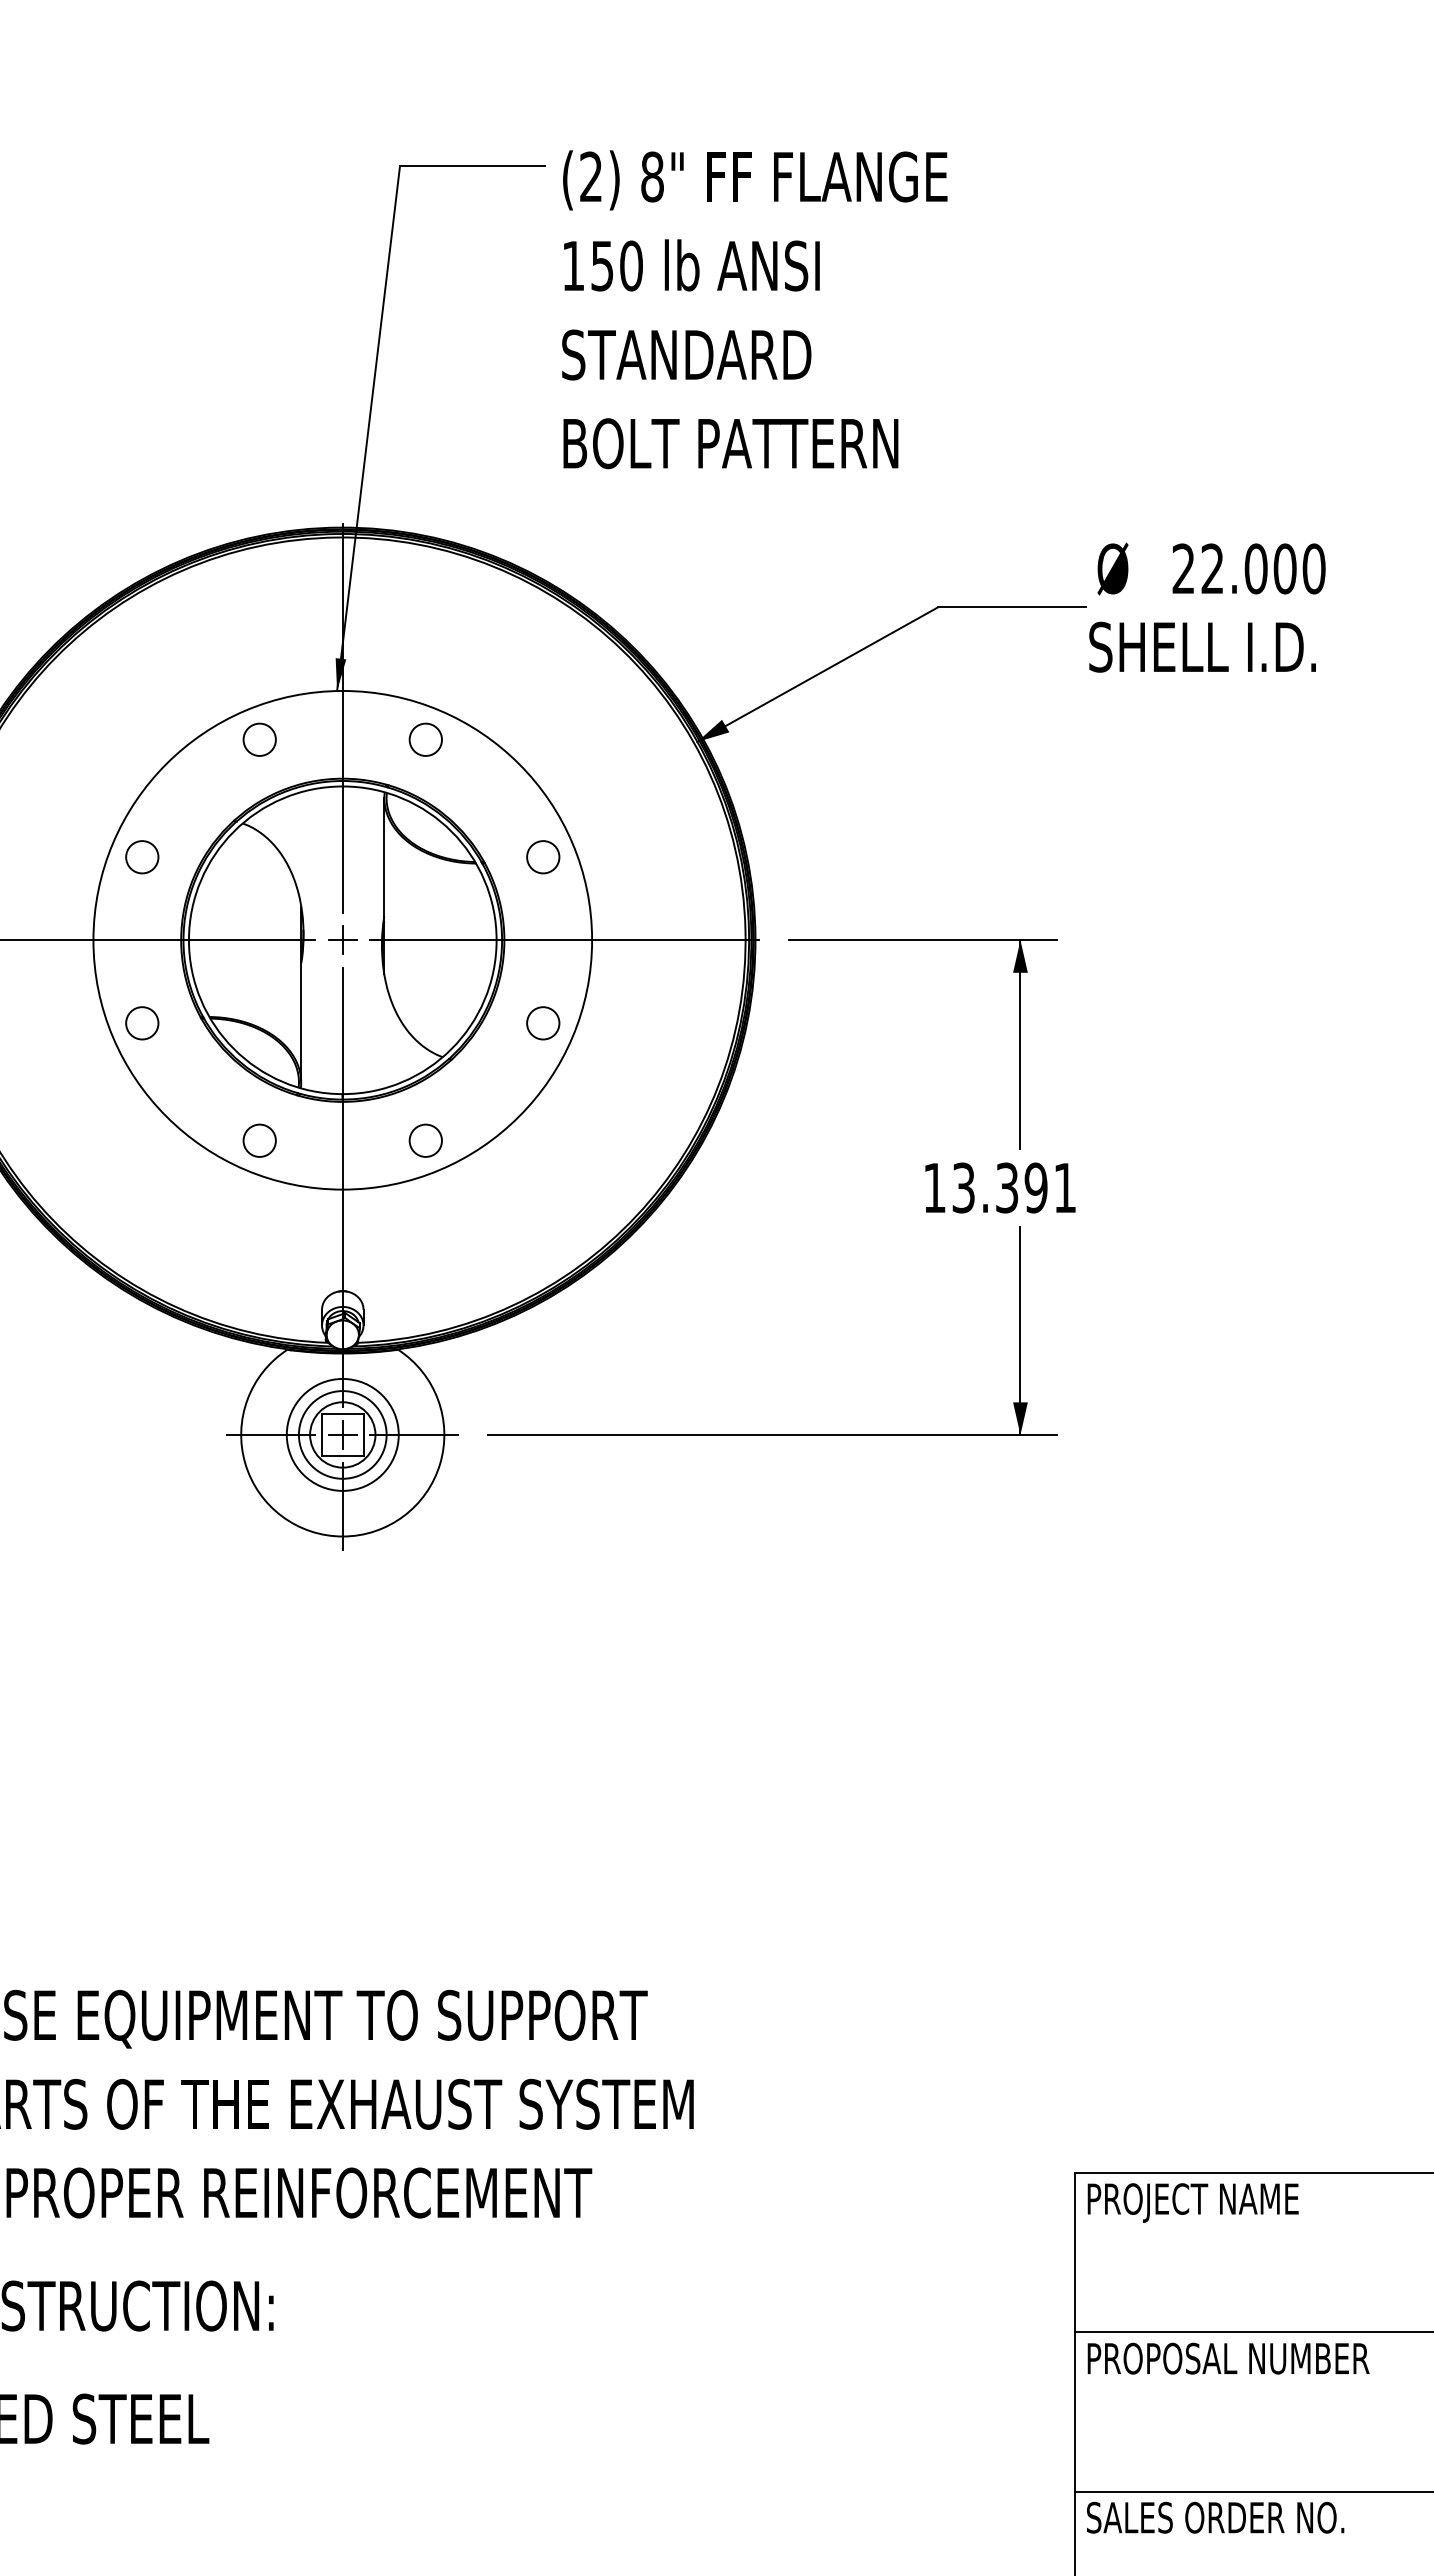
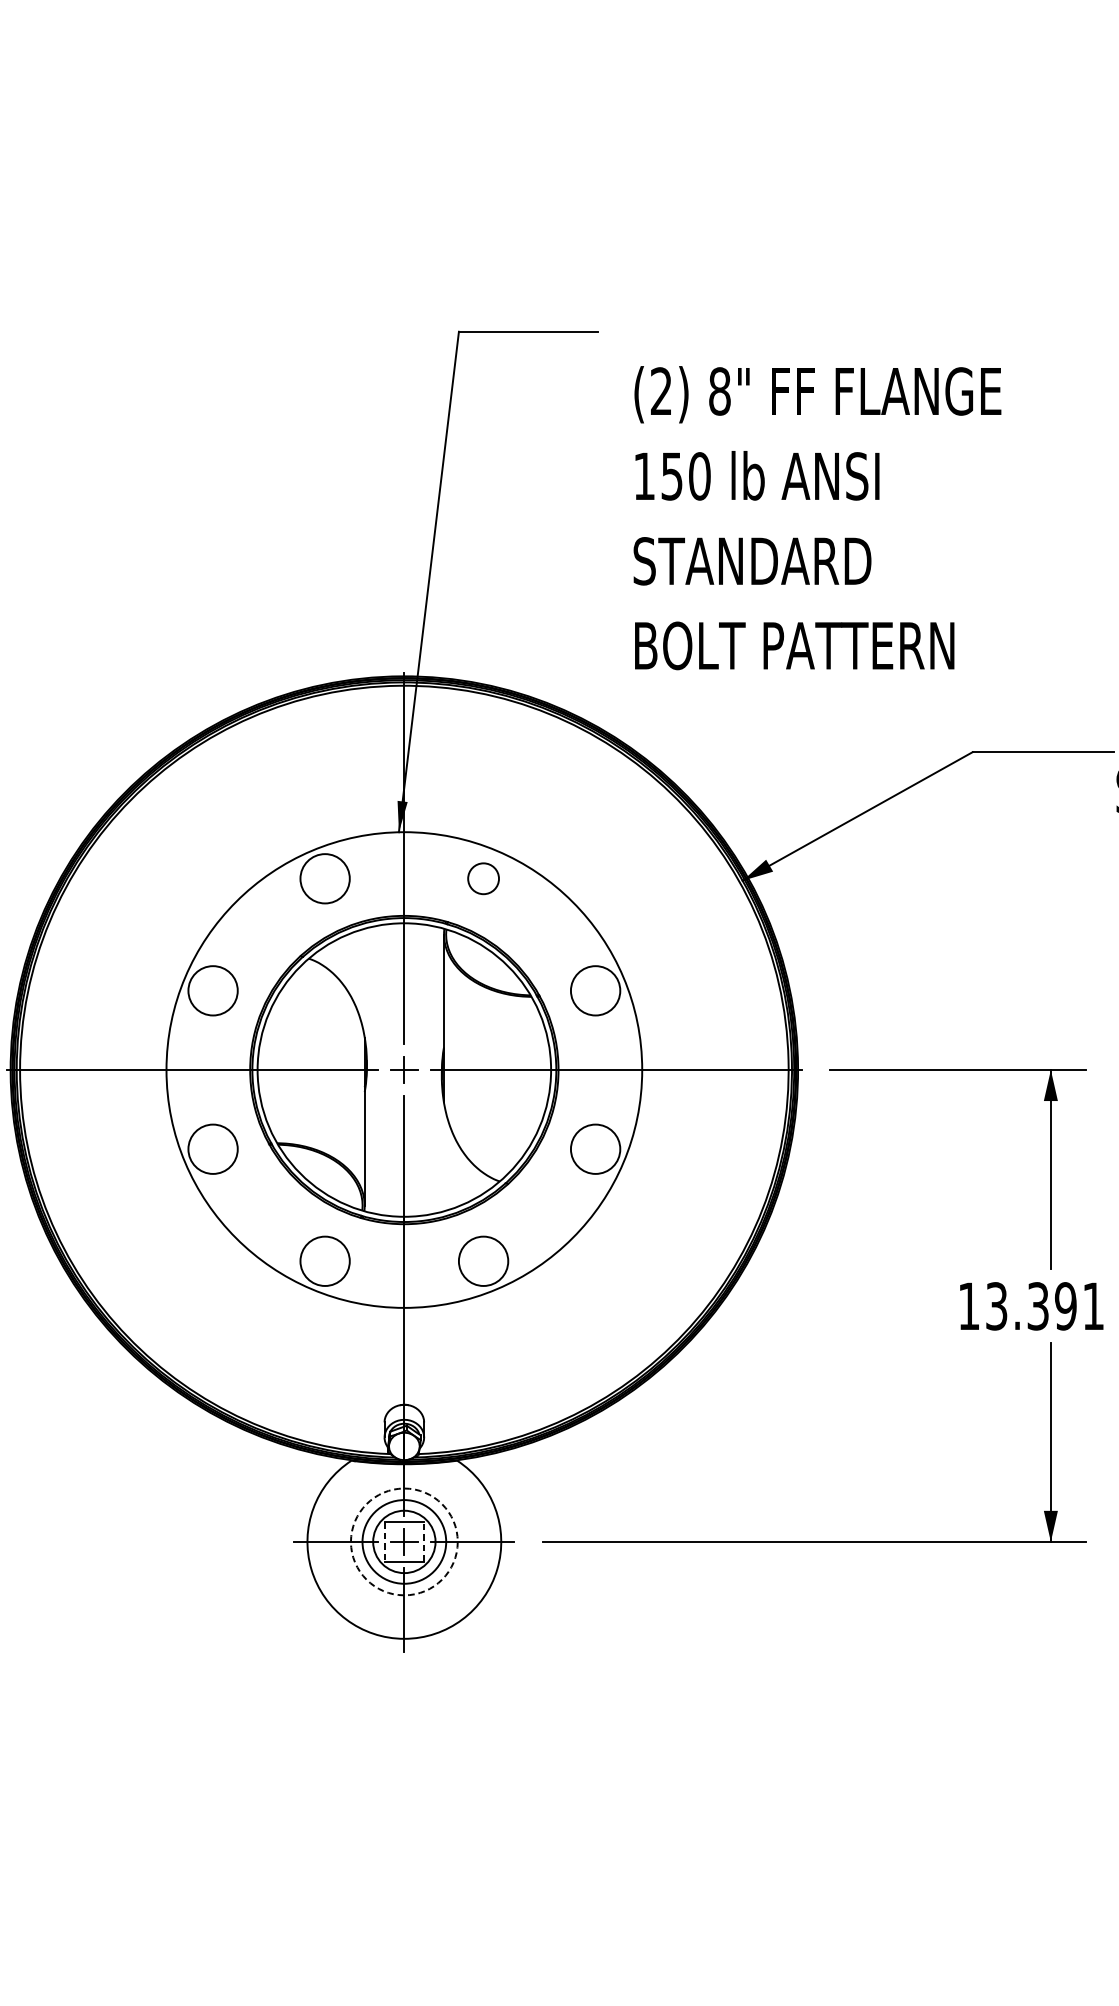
text: (754, 309) -> (817, 517), moved
circle: (259, 739) -> (324, 878), size x1.6
circle: (142, 857) -> (213, 991), size x1.6
circle: (543, 857) -> (595, 991), size x1.6
circle: (142, 1023) -> (213, 1149), size x1.6
circle: (543, 1023) -> (595, 1149), size x1.6
circle: (259, 1140) -> (324, 1261), size x1.6
circle: (425, 1140) -> (483, 1261), size x1.6
line: (322, 1434) -> (385, 1541), solid -> dashed
circle: (342, 1434) -> (404, 1541), solid -> dashed
line: (363, 1434) -> (424, 1541), solid -> dashed

